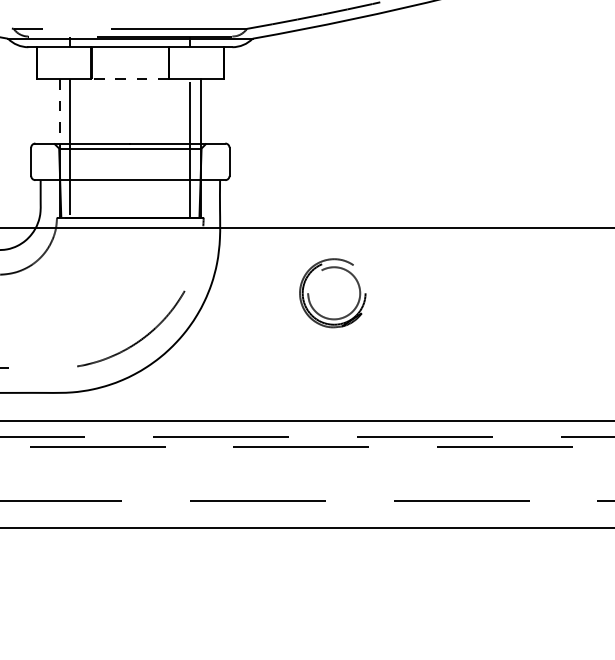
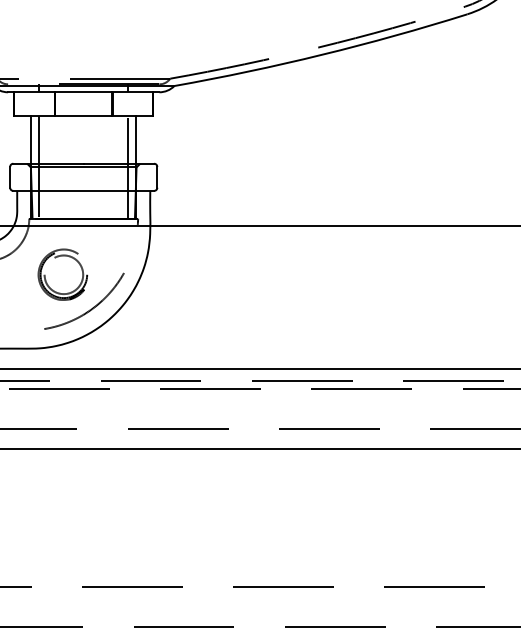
line: (130, 79) -> (83, 116), dashed -> solid
line: (59, 110) -> (31, 139), dashed -> solid
part: (310, 299) -> (46, 279), moved

